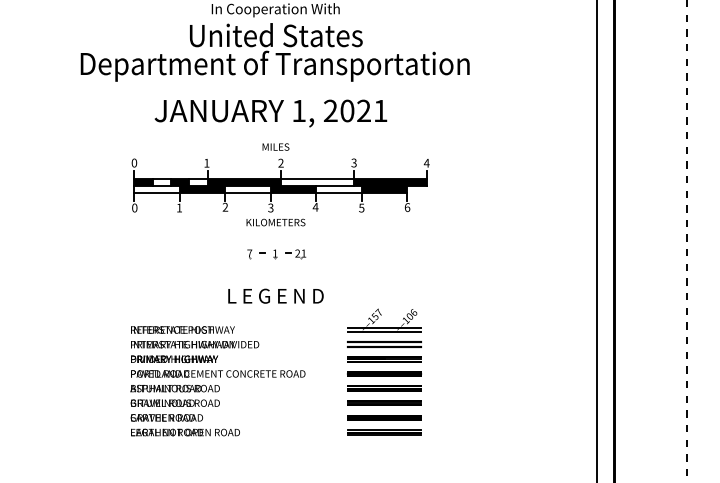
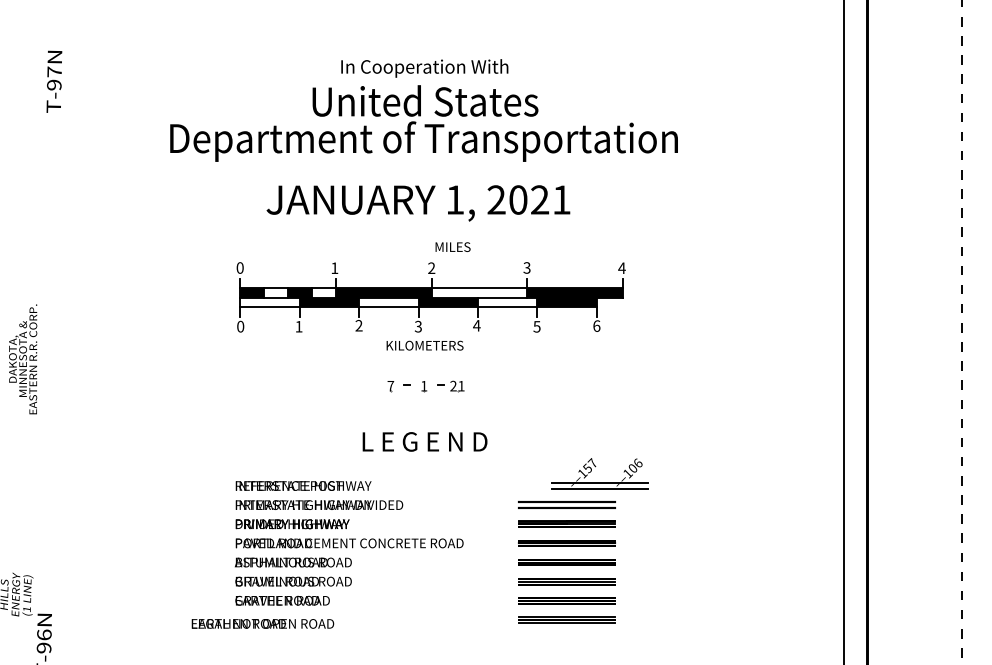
text: (275, 146) -> (452, 246), moved
part: (381, 315) -> (595, 467), moved
text: (185, 432) -> (262, 623), moved

